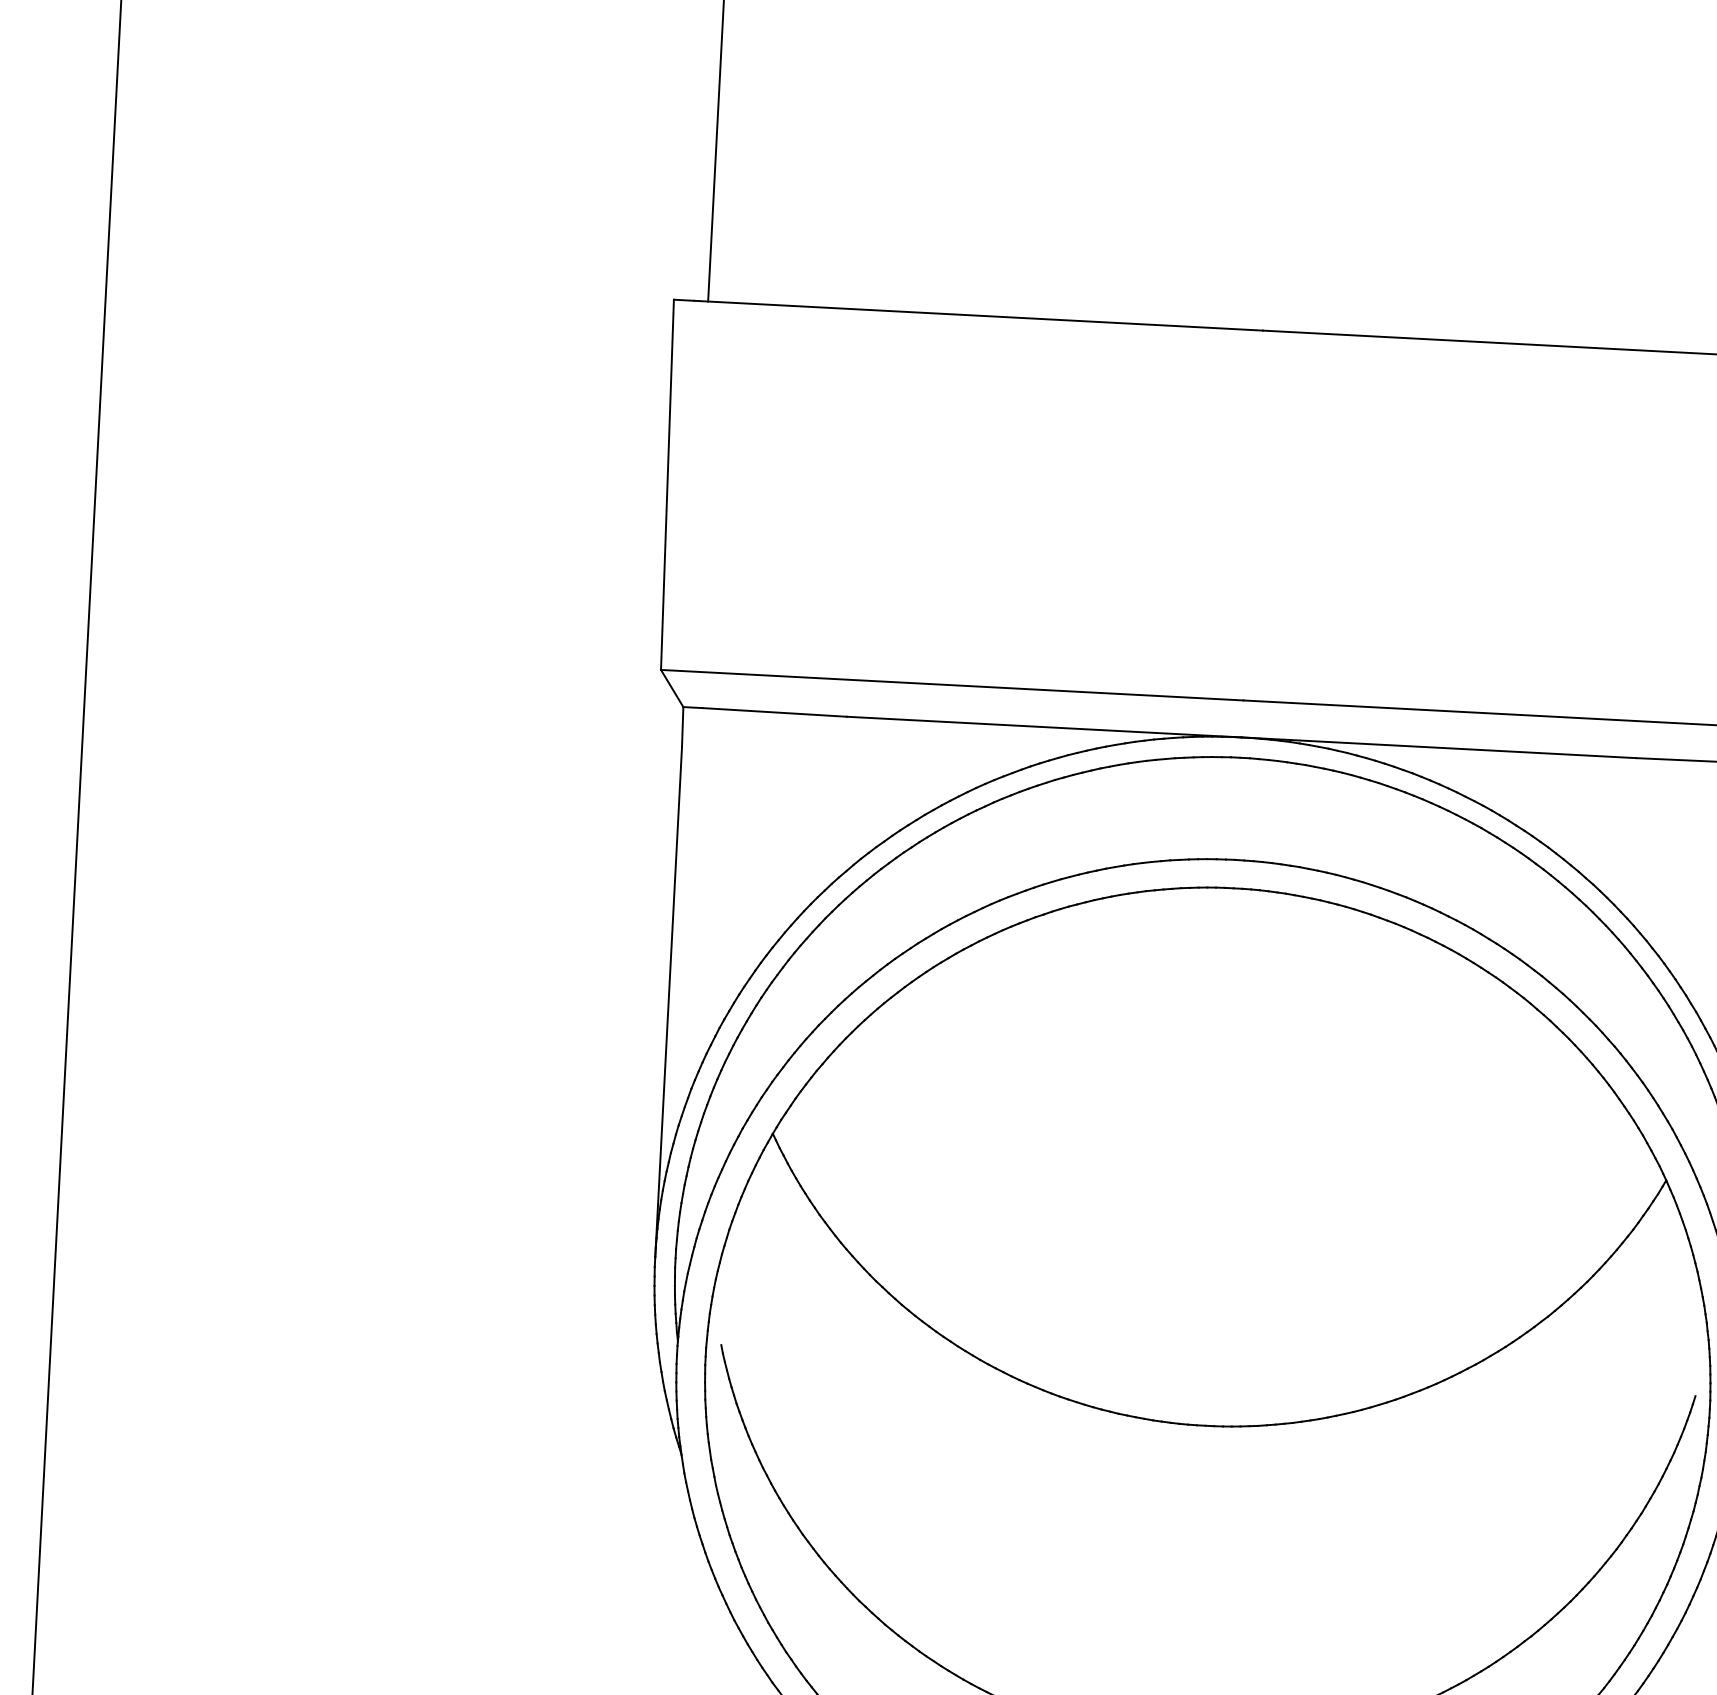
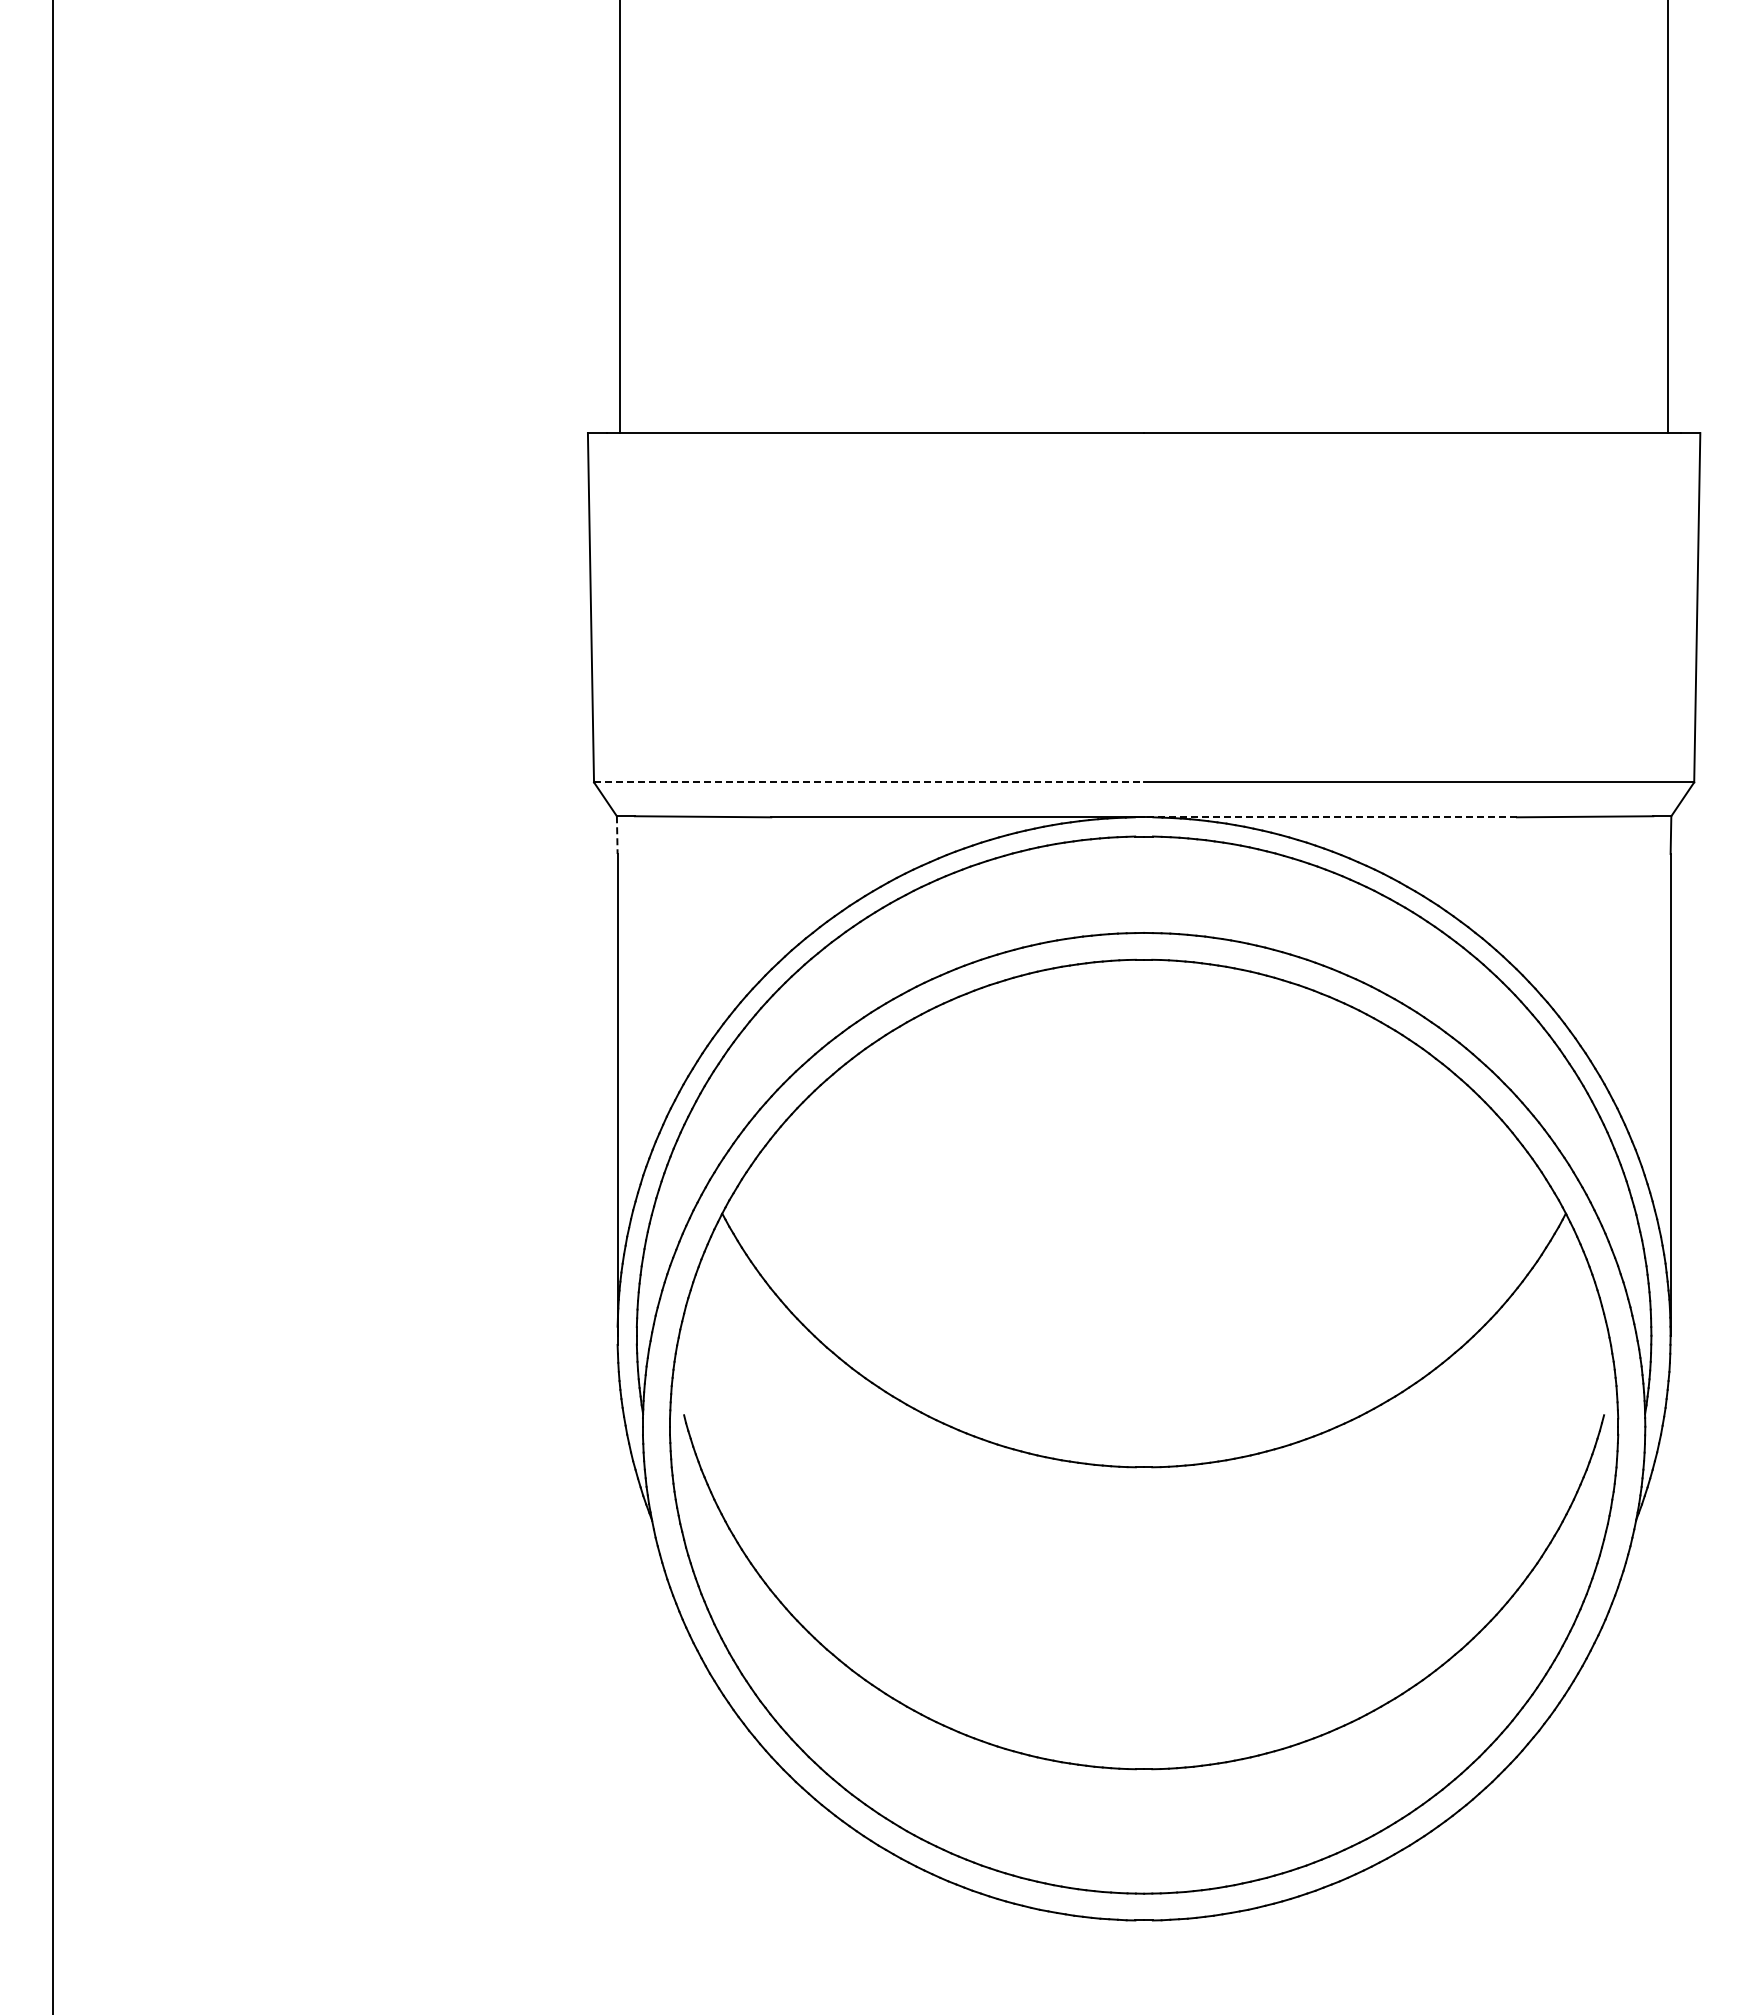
line: (952, 685) -> (869, 782), solid -> dashed
line: (682, 727) -> (617, 835), solid -> dashed
line: (1438, 747) -> (1330, 817), solid -> dashed

